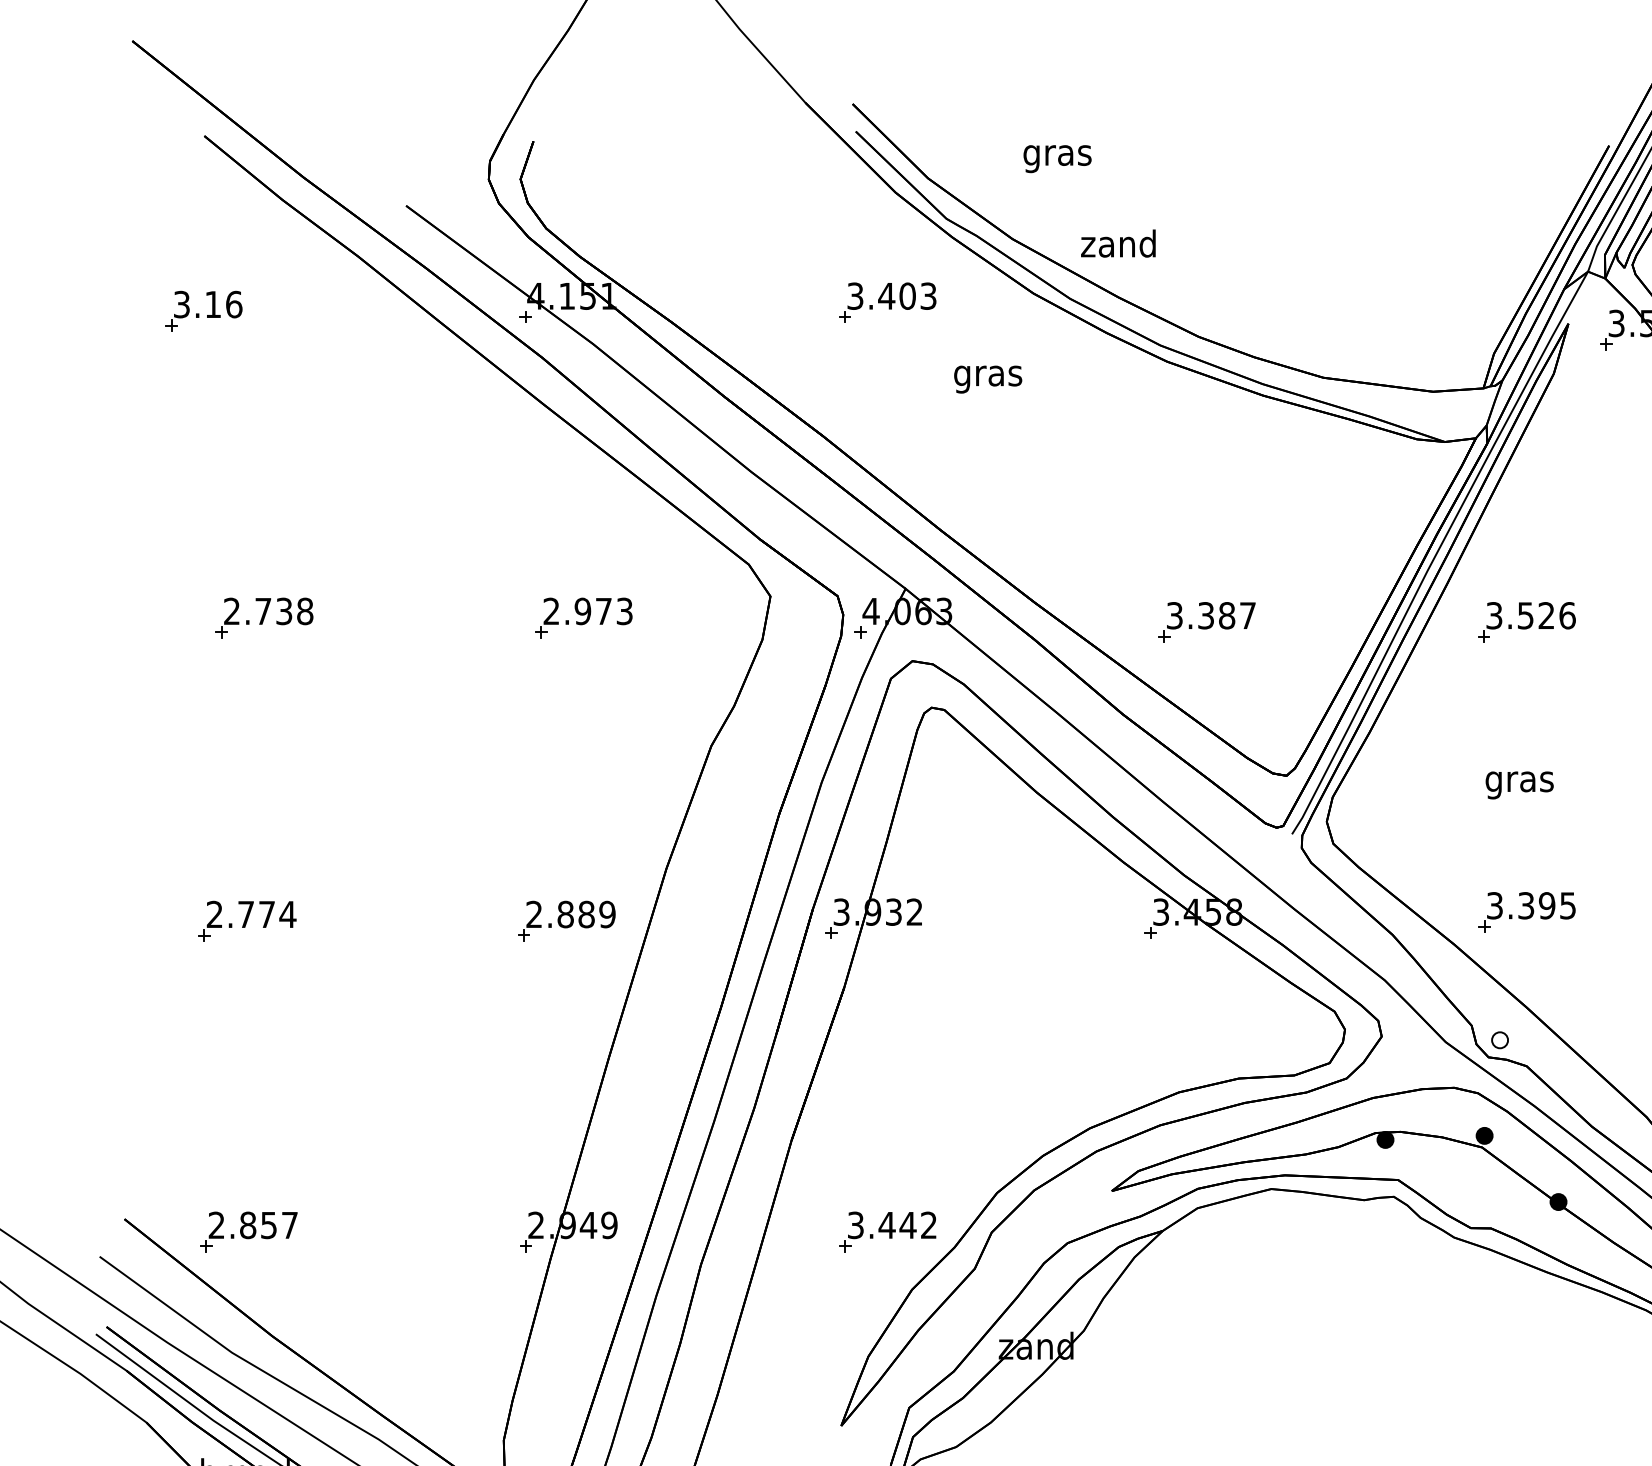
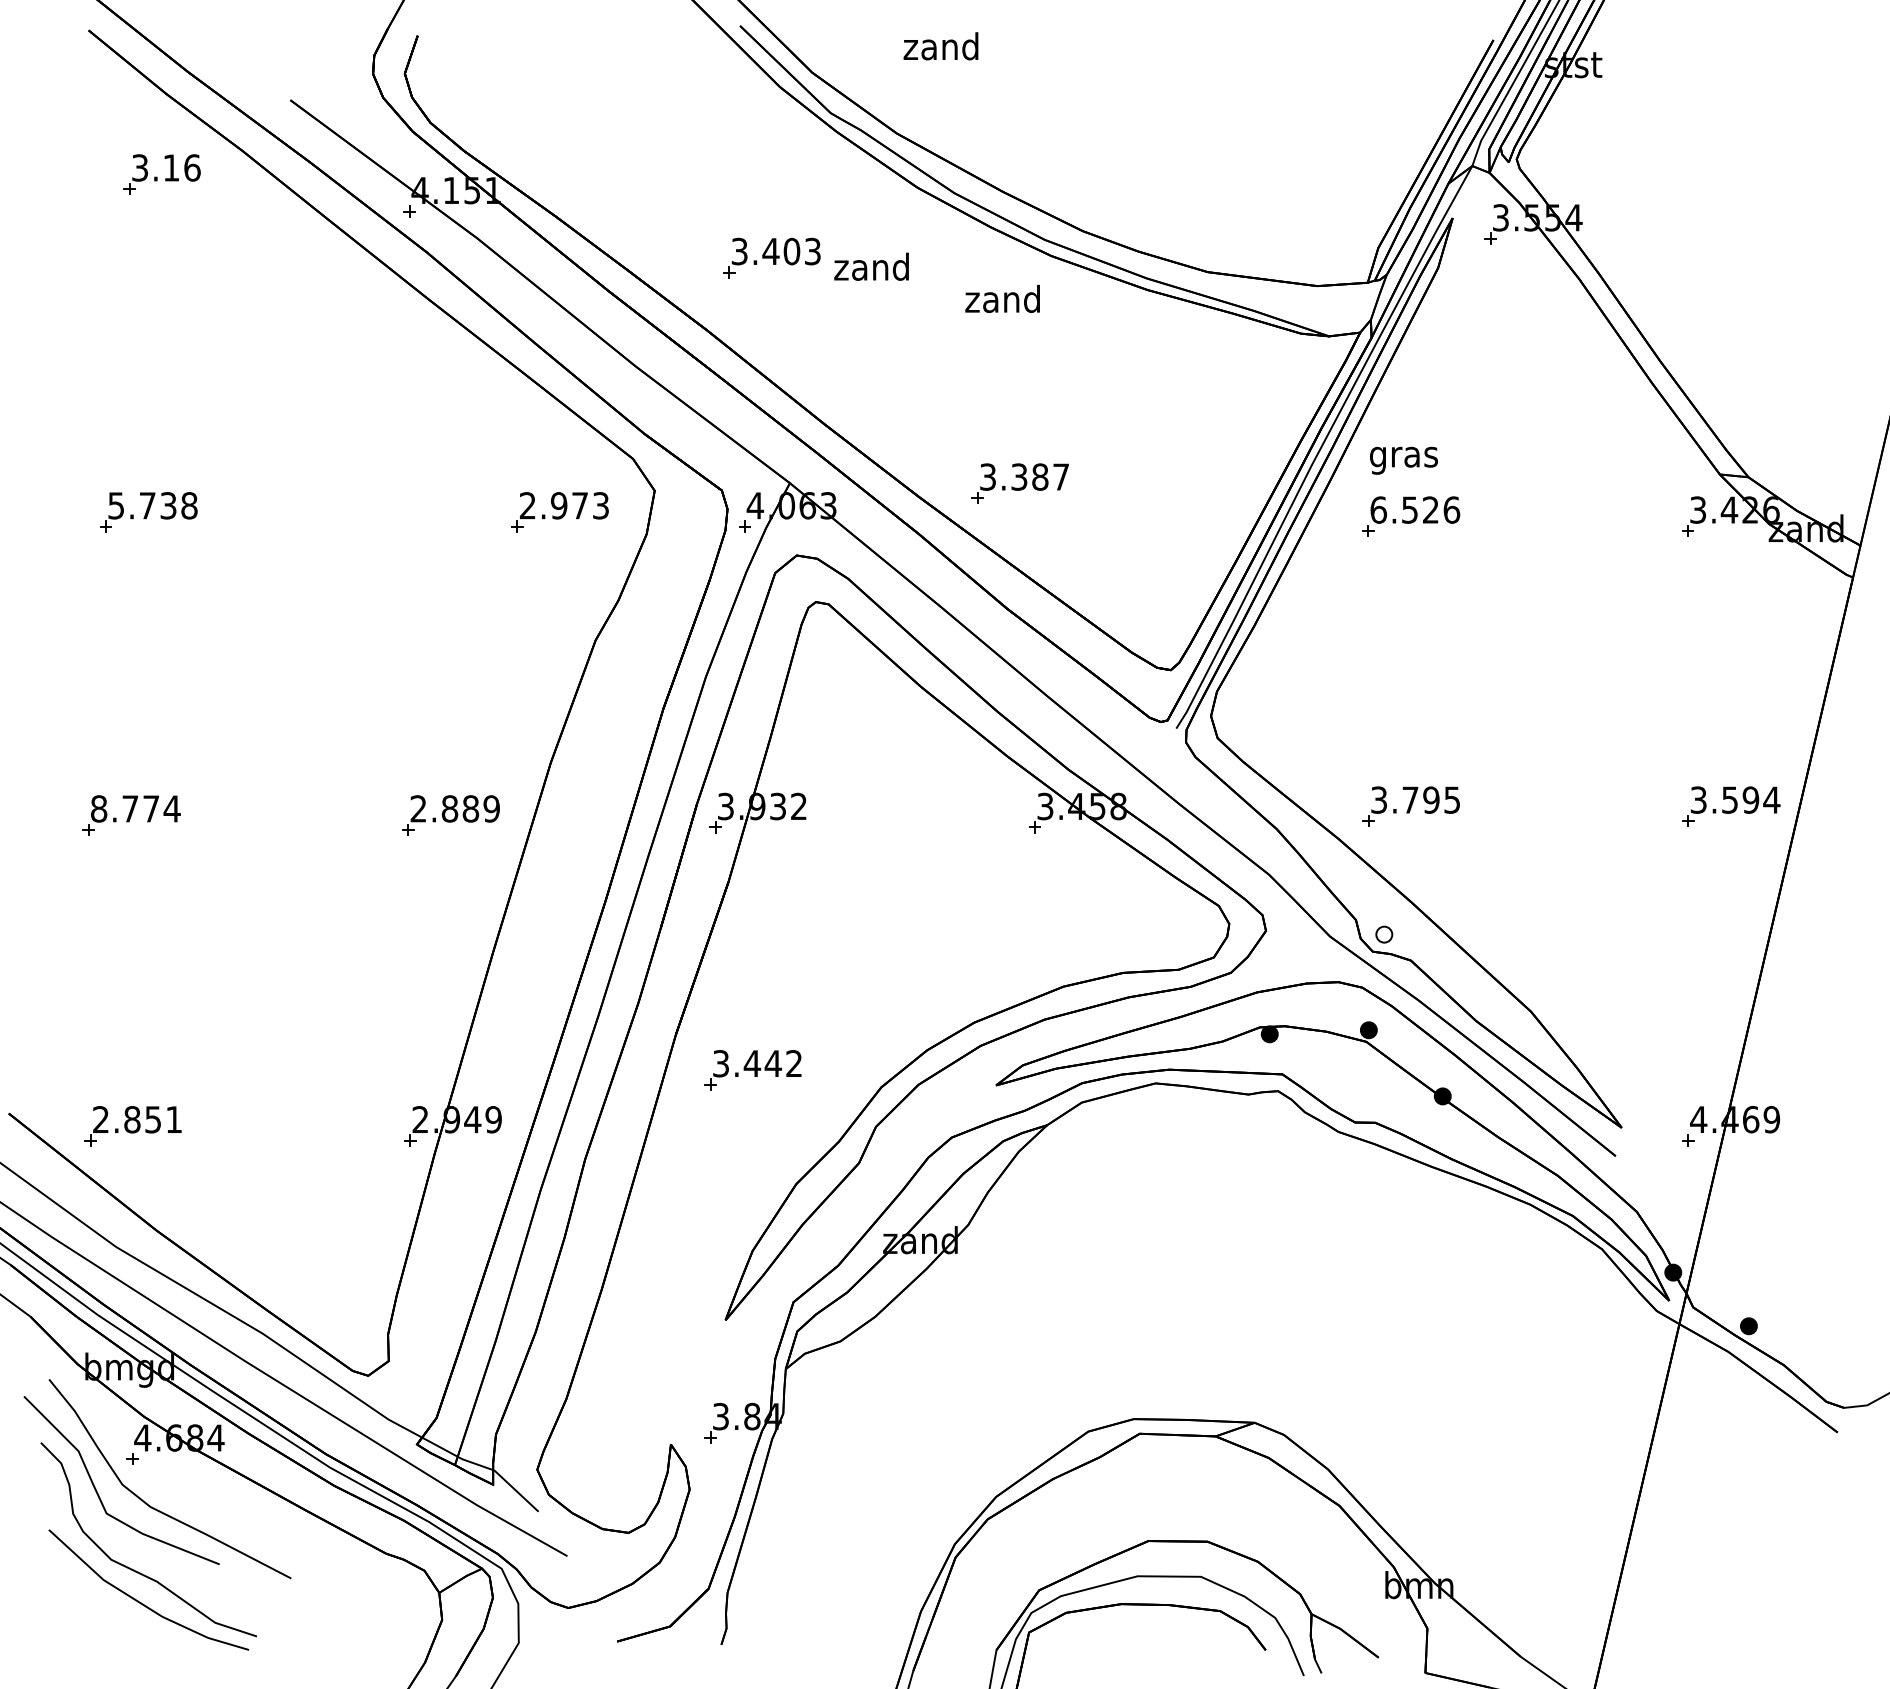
text: (1056, 155) -> (940, 49), gras -> zand
text: (1118, 243) -> (1002, 298), moved
part: (887, 302) -> (771, 257), moved
part: (203, 311) -> (161, 174), moved
text: (987, 375) -> (871, 269), gras -> zand
text: (231, 611) -> (115, 505), 2.738 -> 5.738
text: (1494, 615) -> (1378, 509), 3.526 -> 6.526
part: (583, 618) -> (559, 512), moved
part: (1206, 622) -> (1019, 483), moved
text: (1519, 785) -> (1403, 460), moved
text: (1526, 905) -> (1410, 799), 3.395 -> 3.795
text: (215, 914) -> (99, 808), 2.774 -> 8.774
text: (289, 1225) -> (173, 1119), 2.857 -> 2.851
part: (887, 1232) -> (752, 1070), moved

